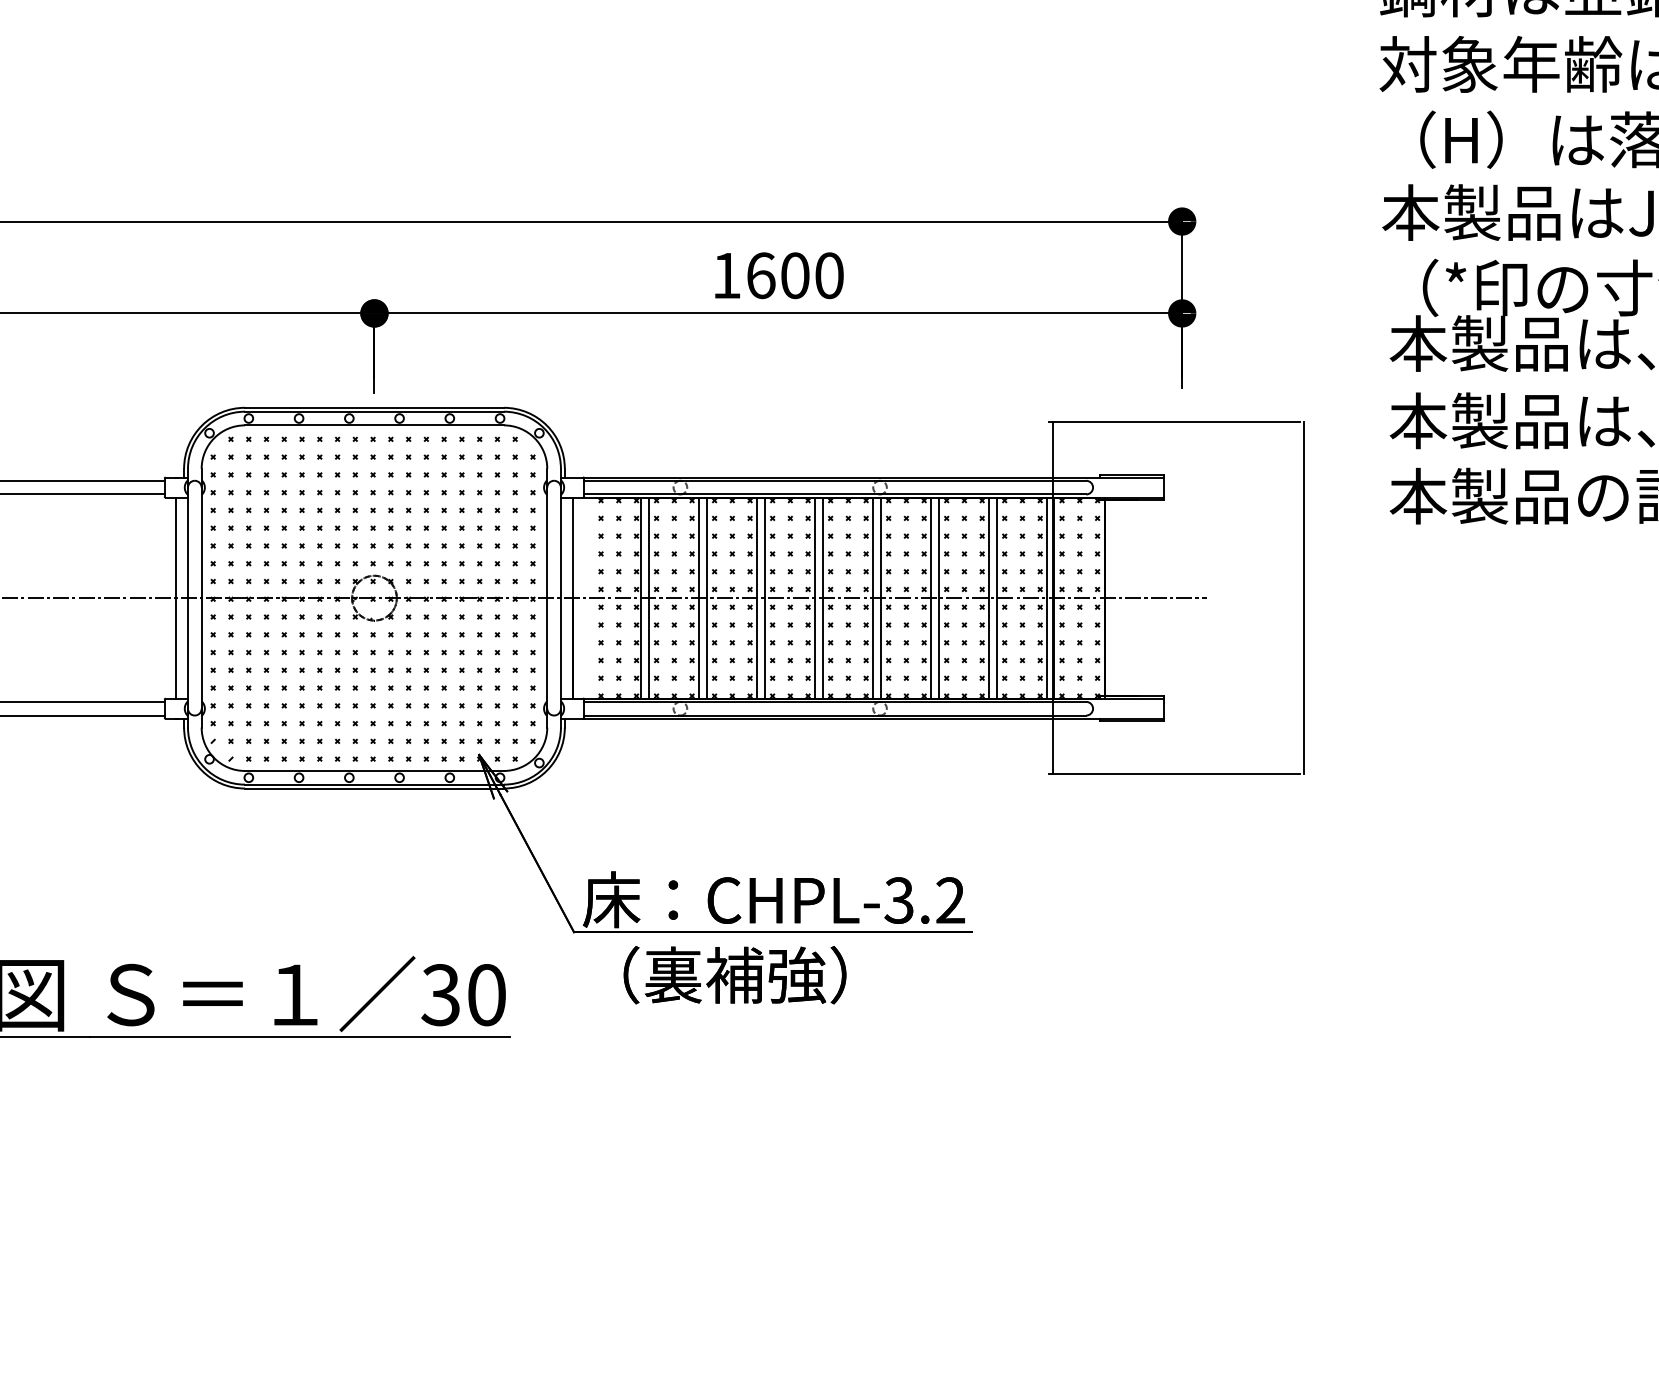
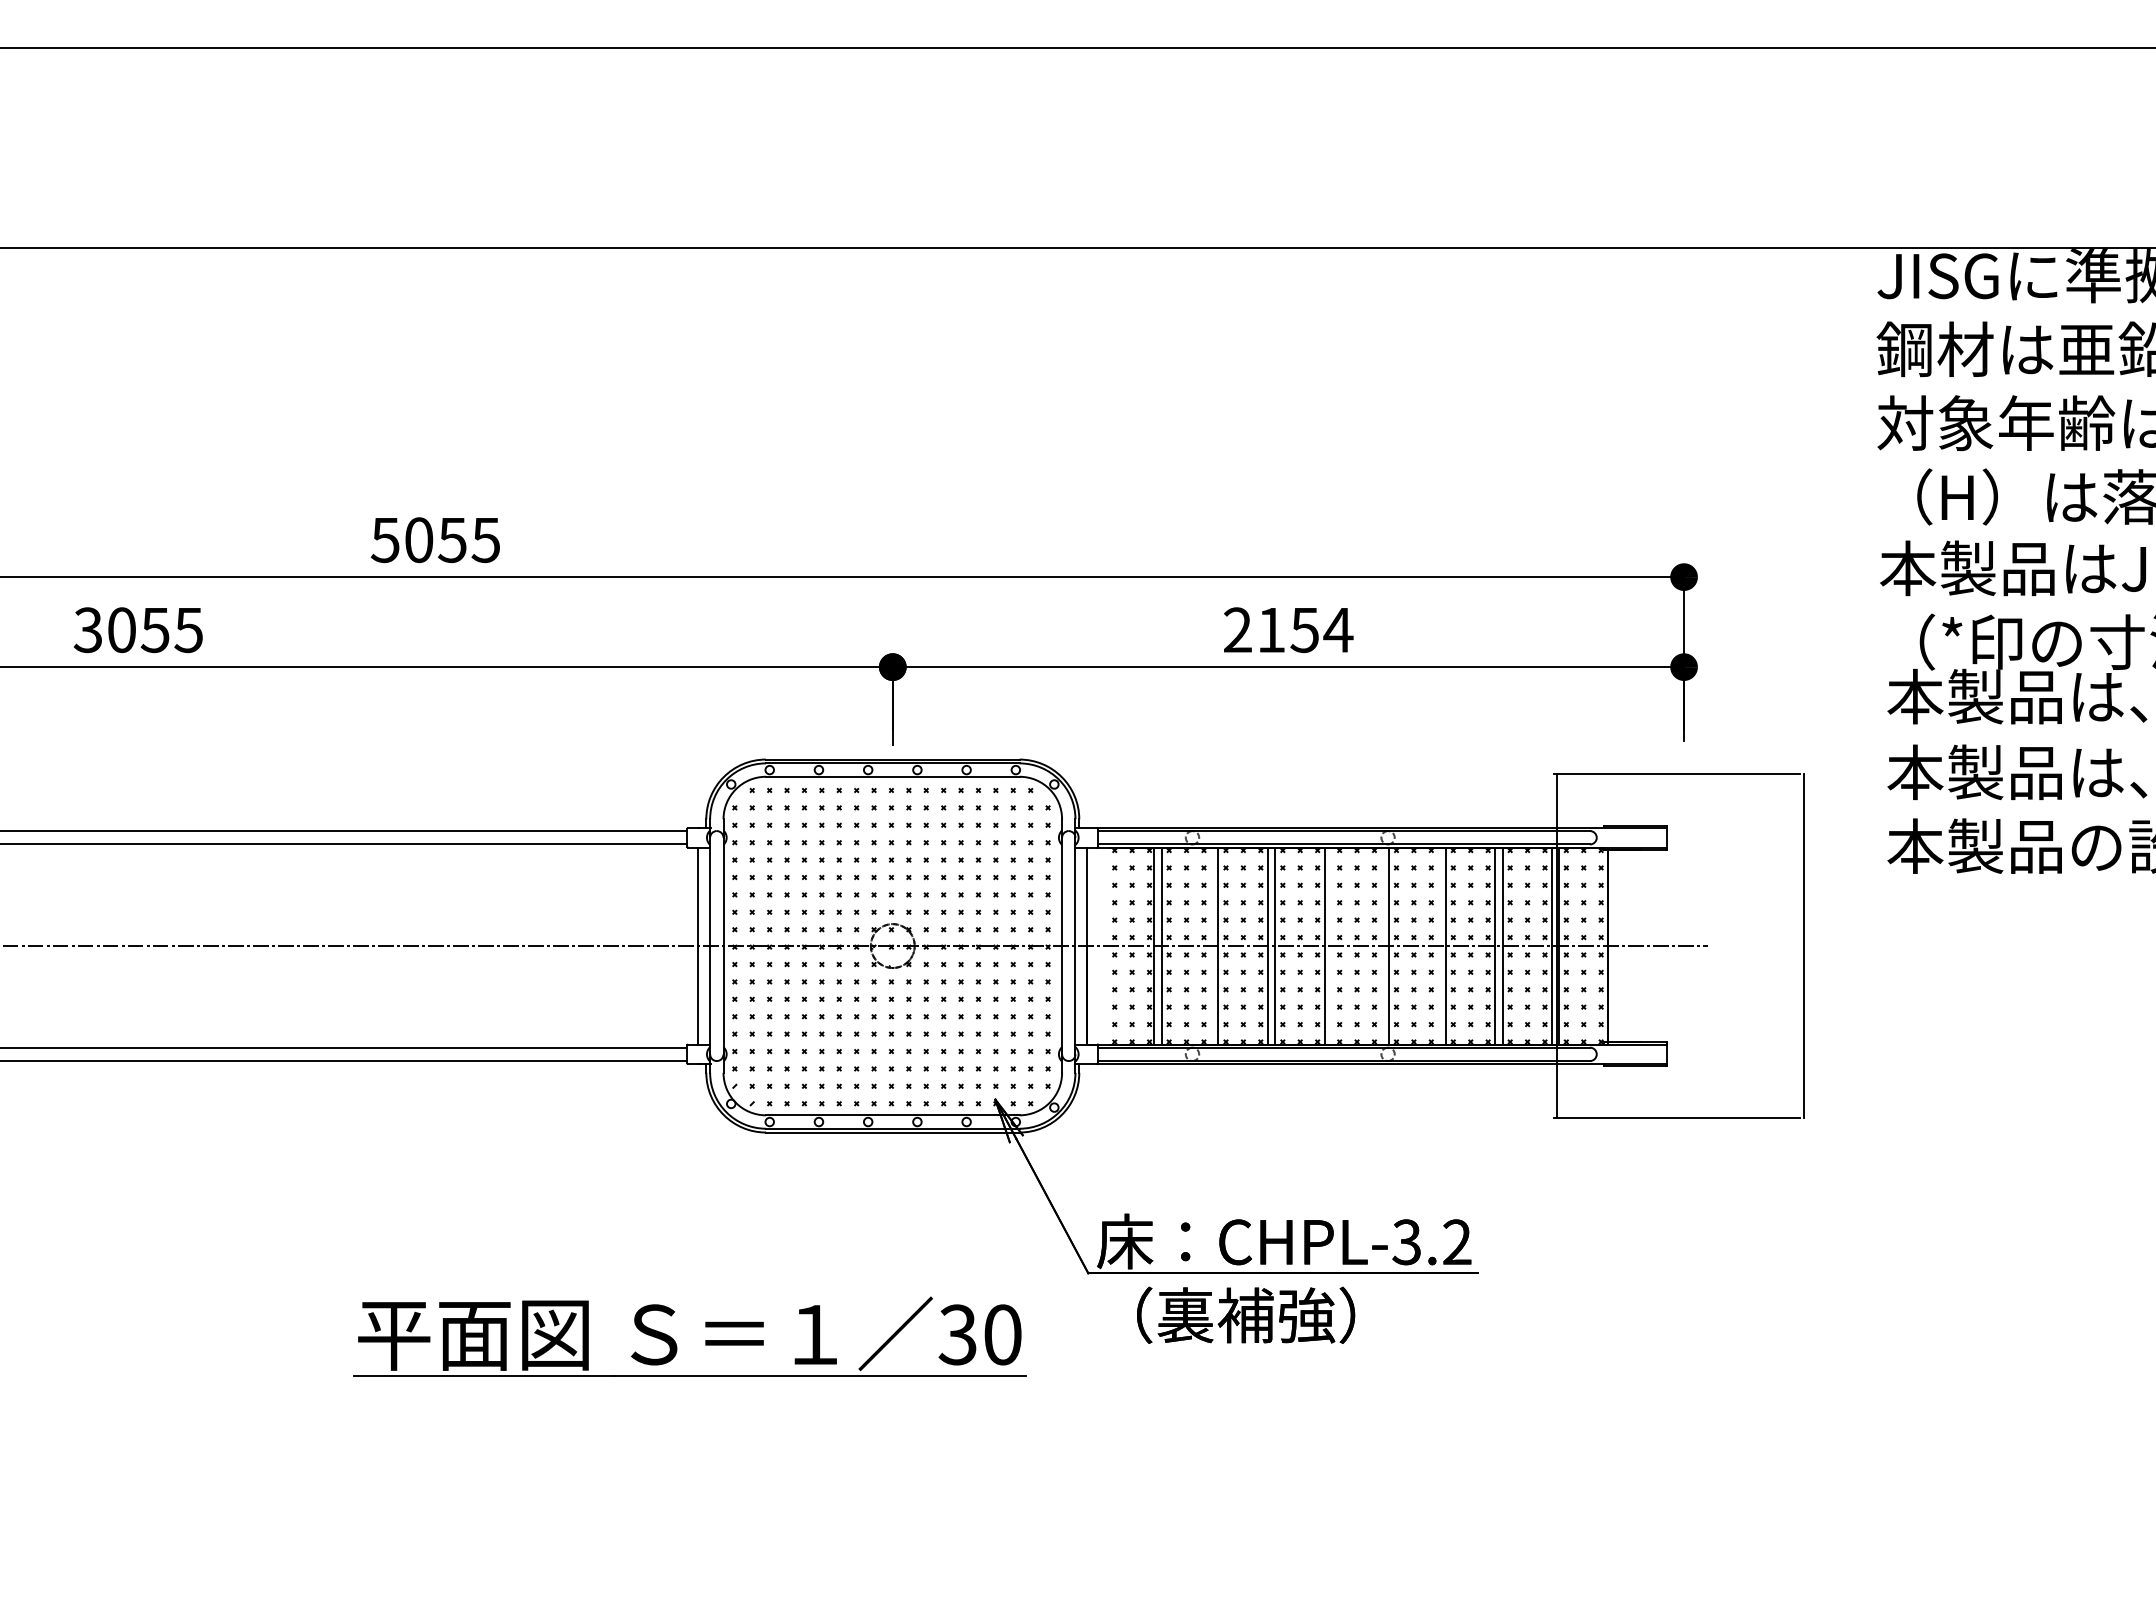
text: (778, 276) -> (1288, 630), 1600 -> 2154
line: (698, 597) -> (1210, 945), removed
line: (823, 597) -> (1332, 945), removed
line: (873, 597) -> (1381, 945), removed
line: (931, 597) -> (1438, 945), removed

